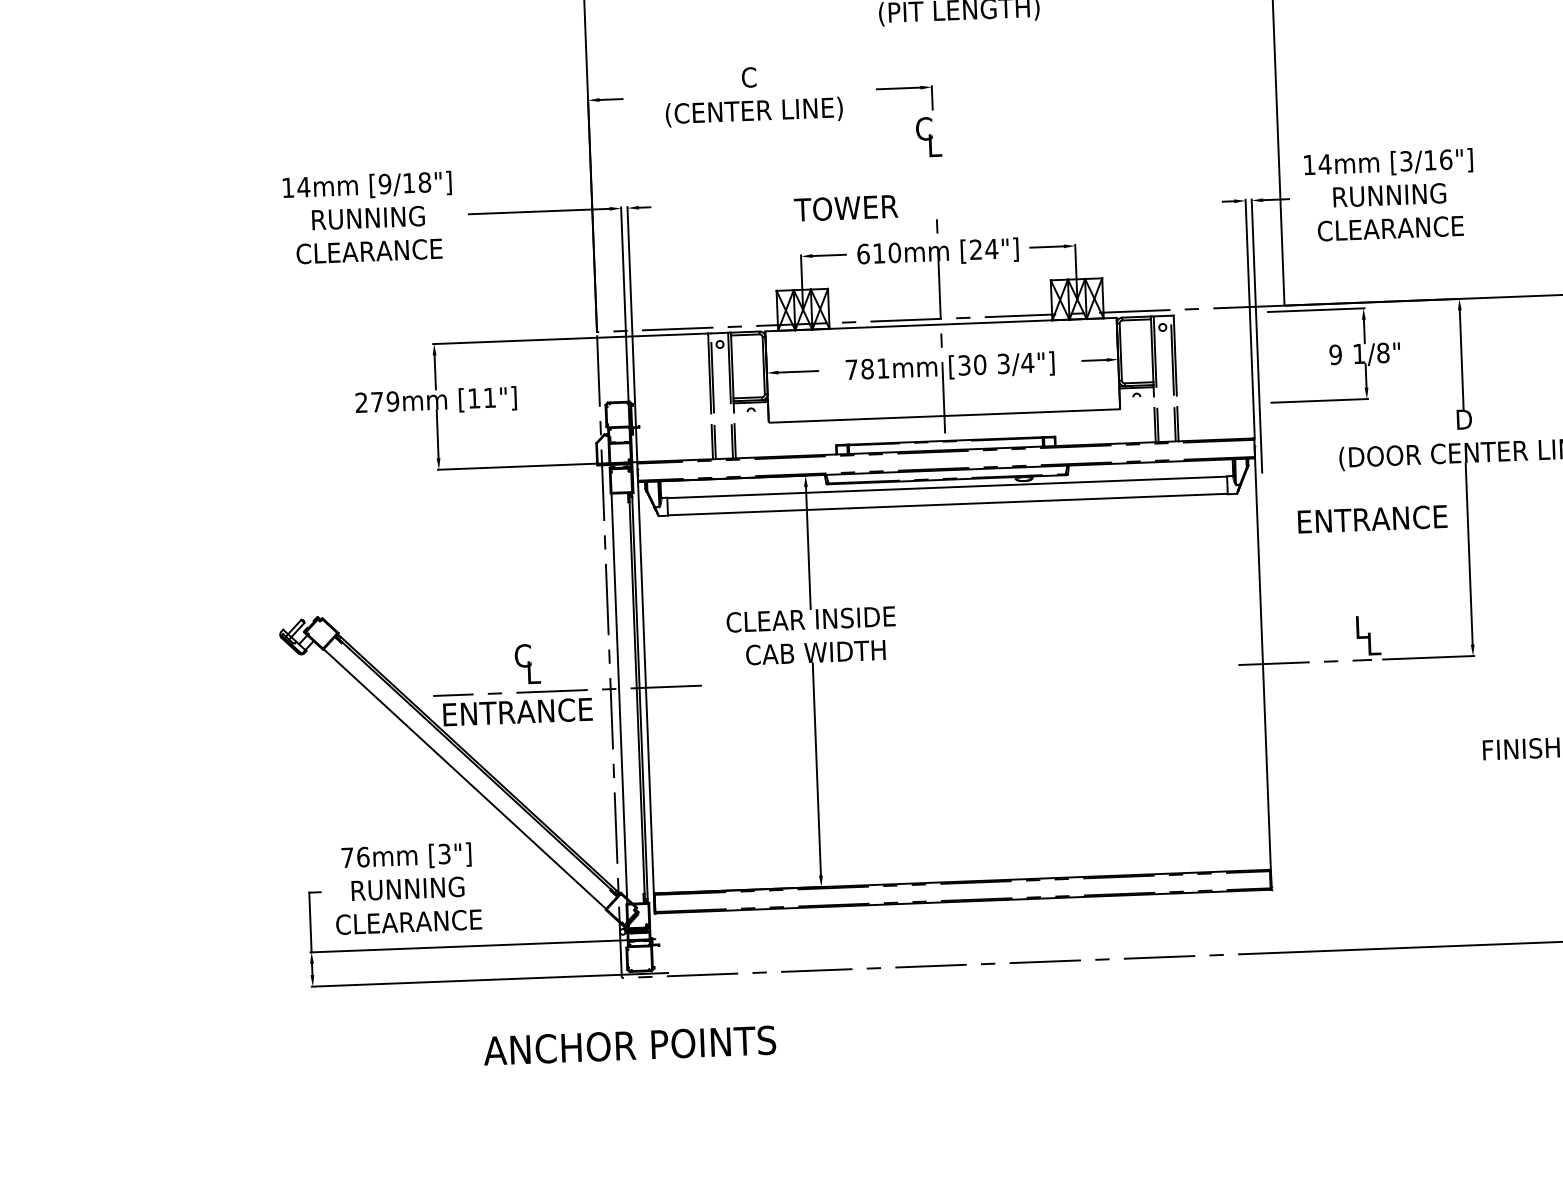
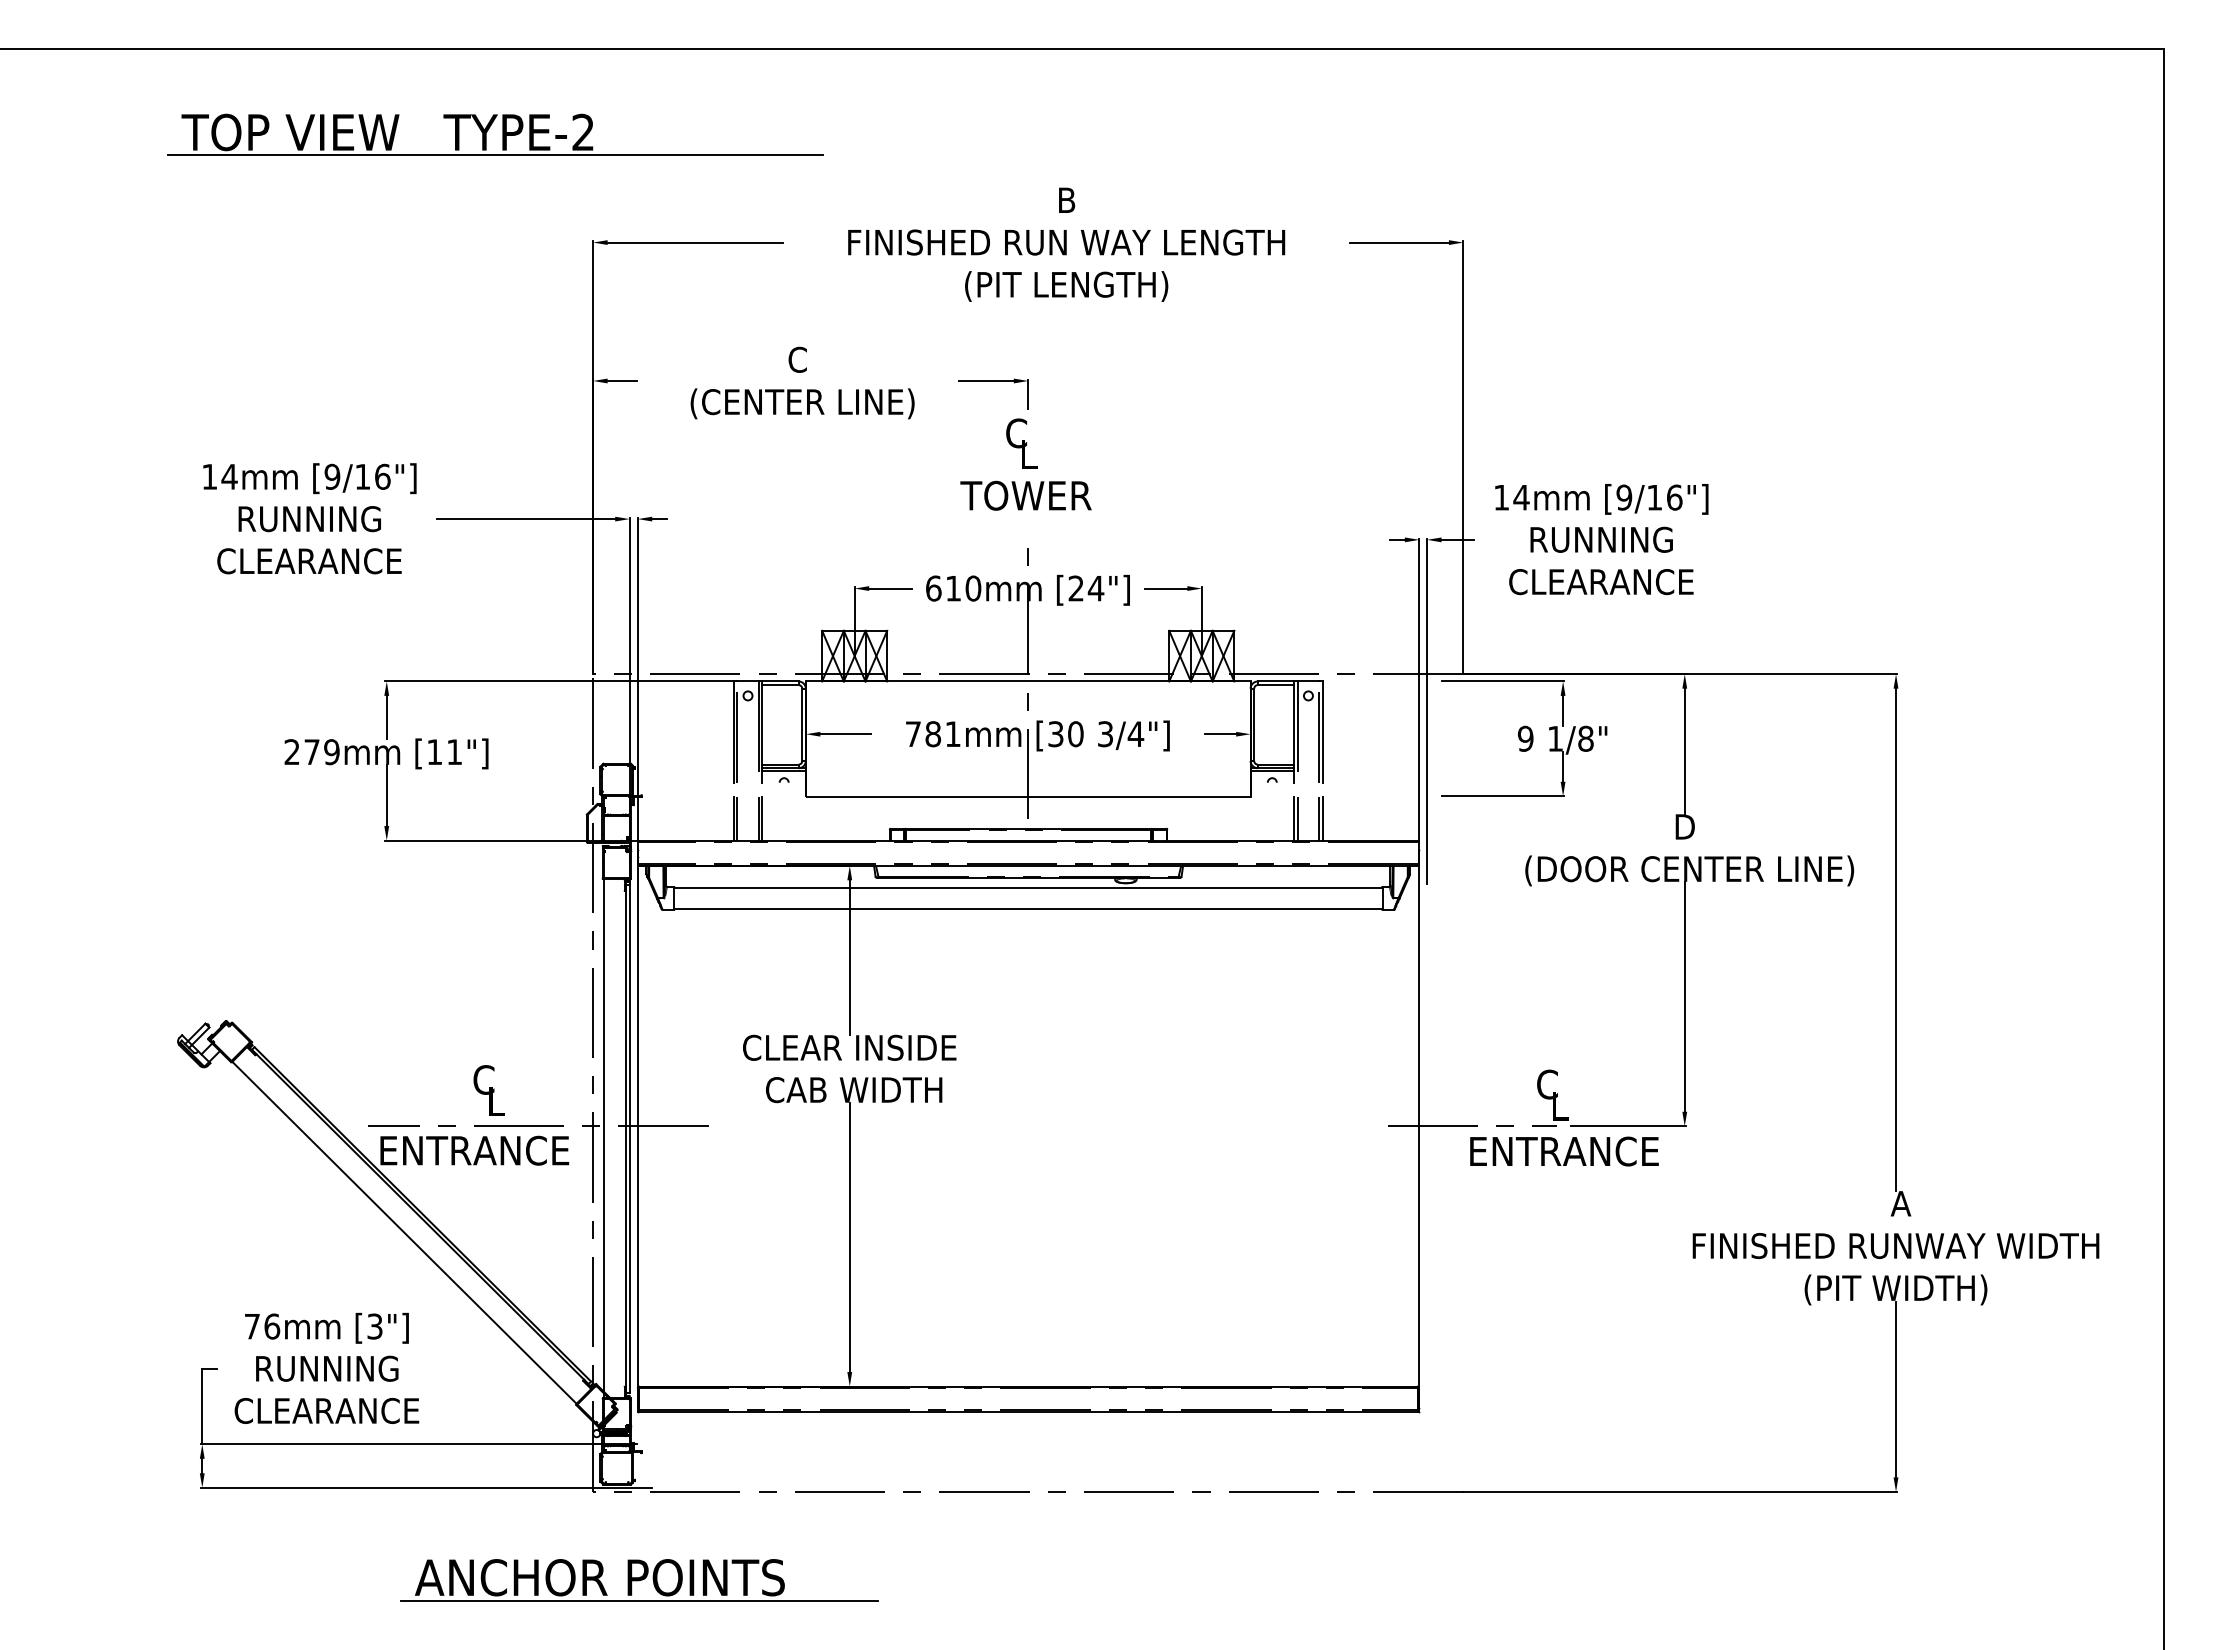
text: (1406, 161) -> (1624, 497), [3/16"] -> [9/16"]
text: (424, 182) -> (382, 476), [9/18"] -> [9/16"]
text: (845, 208) -> (1025, 495), moved
text: (1372, 519) -> (1564, 1151), moved
text: (1363, 627) -> (1547, 1084), L -> C
line: (660, 1062) -> (638, 1600), added

